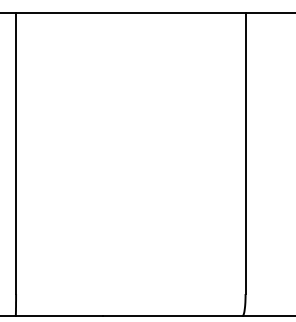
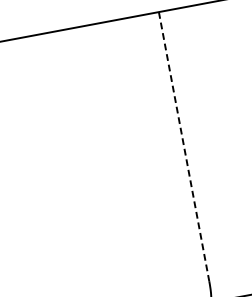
line: (245, 153) -> (184, 146), solid -> dashed

